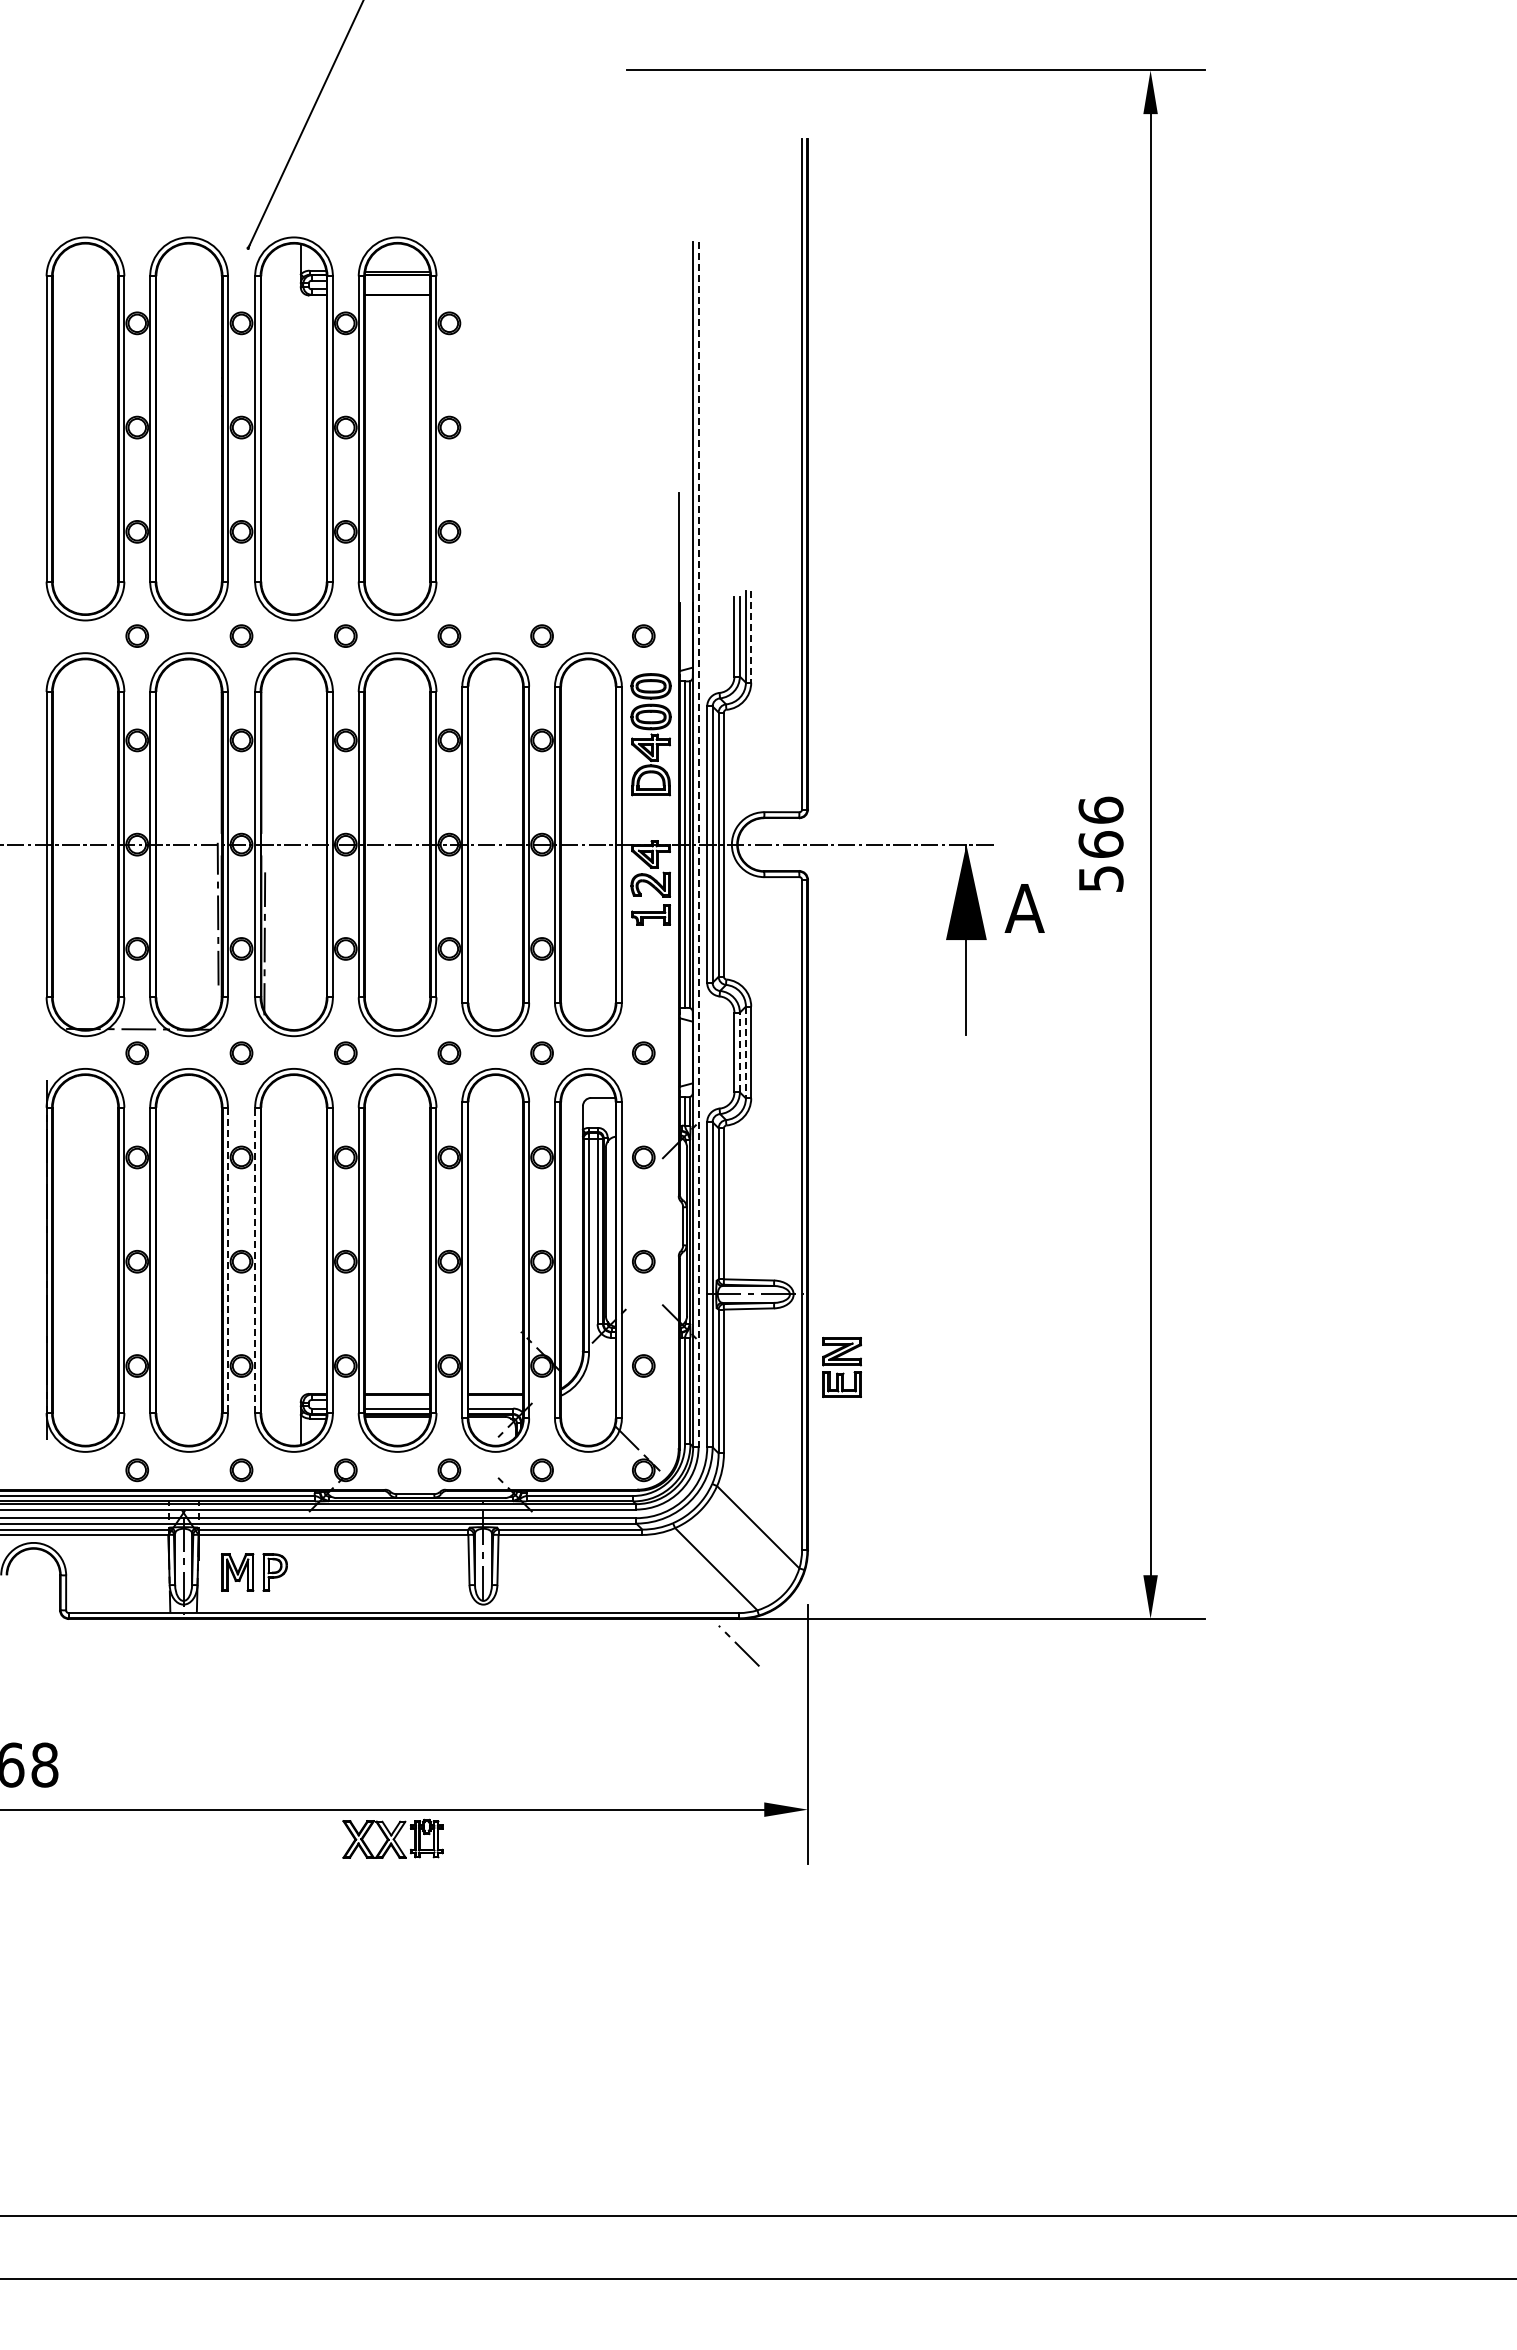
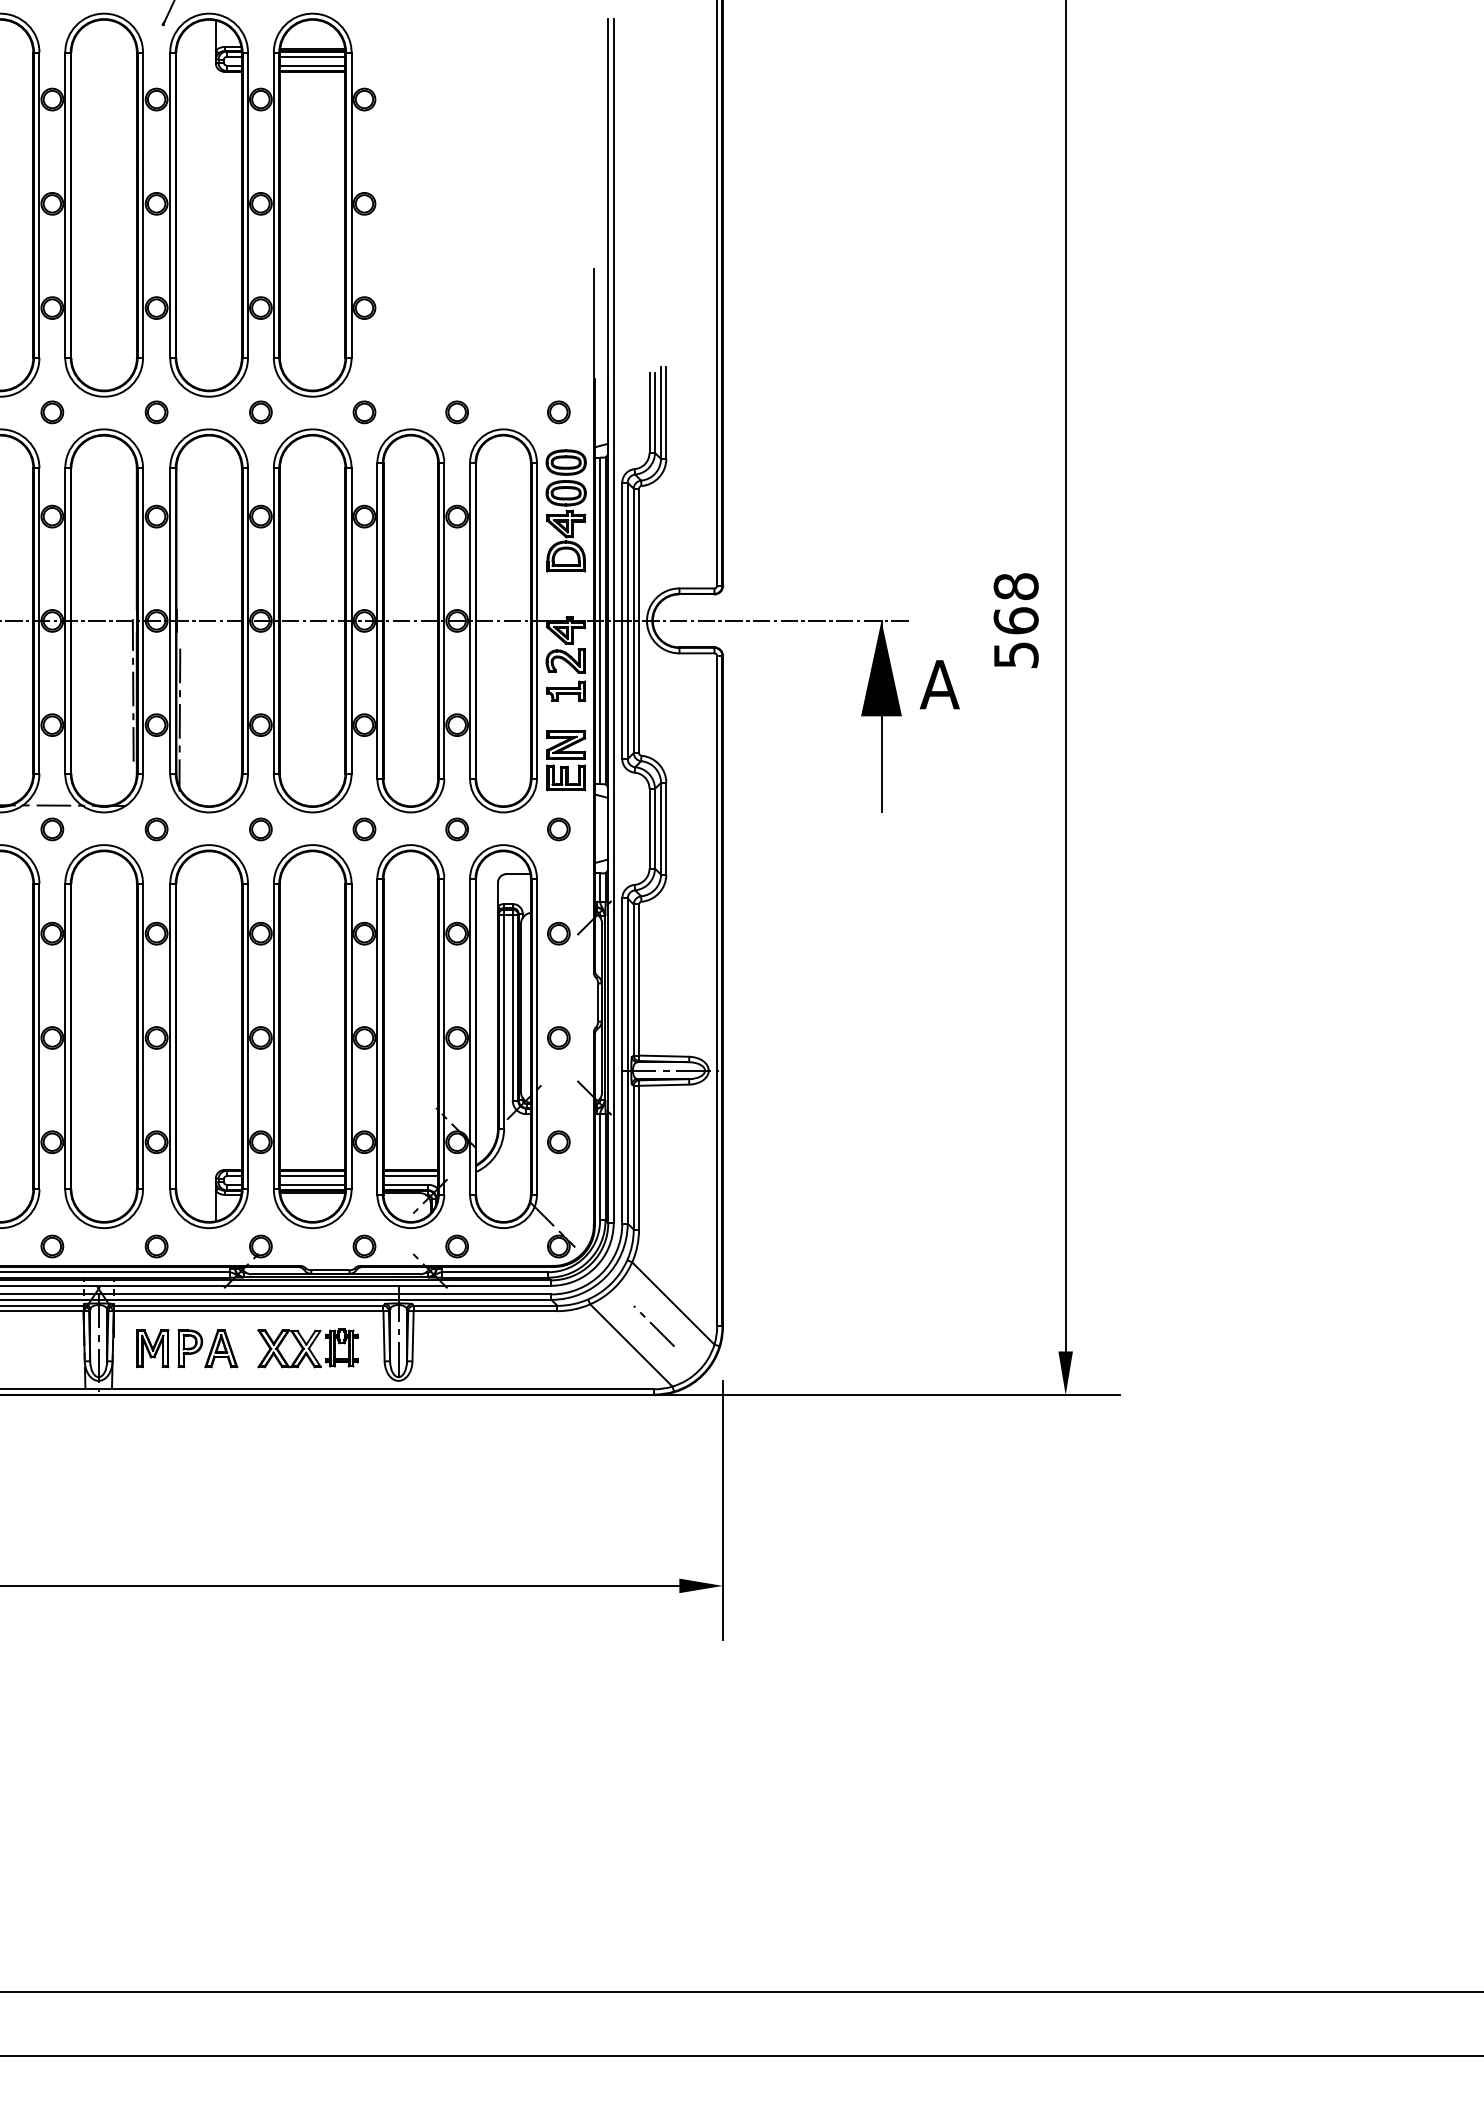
line: (397, 280) -> (312, 56), added
line: (397, 289) -> (312, 65), added
line: (751, 636) -> (666, 412), dashed -> solid
text: (1100, 809) -> (1015, 585), 566 -> 568
line: (698, 845) -> (613, 621), dashed -> solid
line: (739, 1052) -> (654, 828), dashed -> solid
line: (745, 1052) -> (660, 828), dashed -> solid
line: (227, 1260) -> (142, 1036), dashed -> solid
line: (255, 1260) -> (170, 1036), dashed -> solid
part: (841, 1367) -> (565, 760), moved
line: (397, 1400) -> (312, 1176), added
line: (495, 1400) -> (410, 1176), added
part: (306, 1572) -> (221, 1348), added
line: (738, 1645) -> (653, 1325), moved
part: (392, 1838) -> (307, 1347), moved

